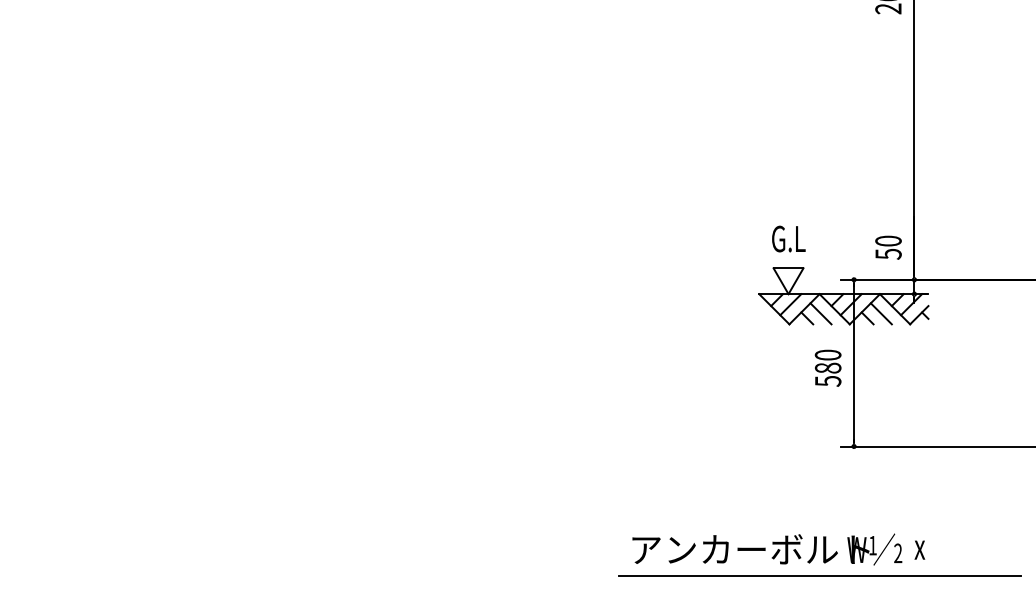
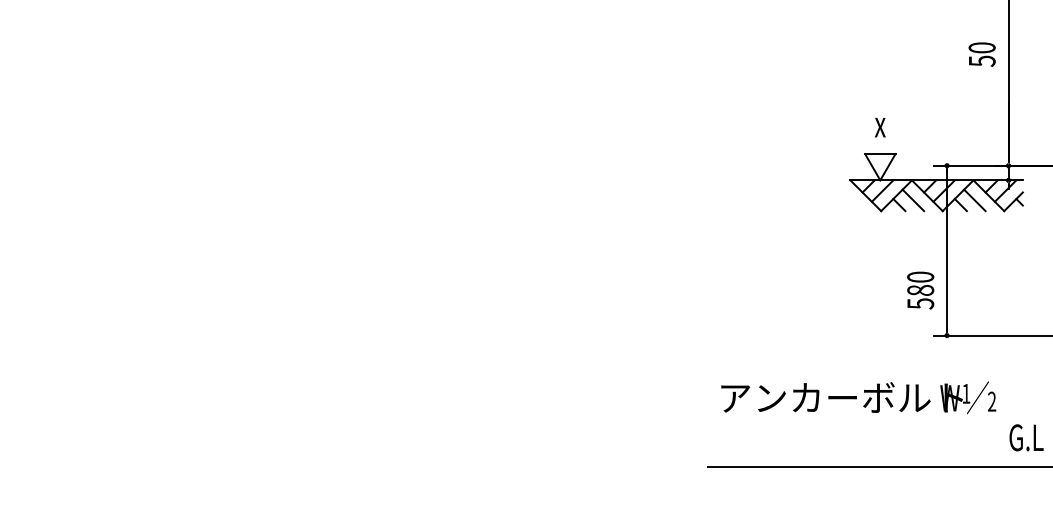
text: (788, 238) -> (880, 123), G.L -> x
text: (888, 247) -> (982, 54), moved
text: (827, 367) -> (920, 289), moved
text: (931, 546) -> (1025, 437), x -> G.L
text: (767, 549) -> (858, 397), moved

